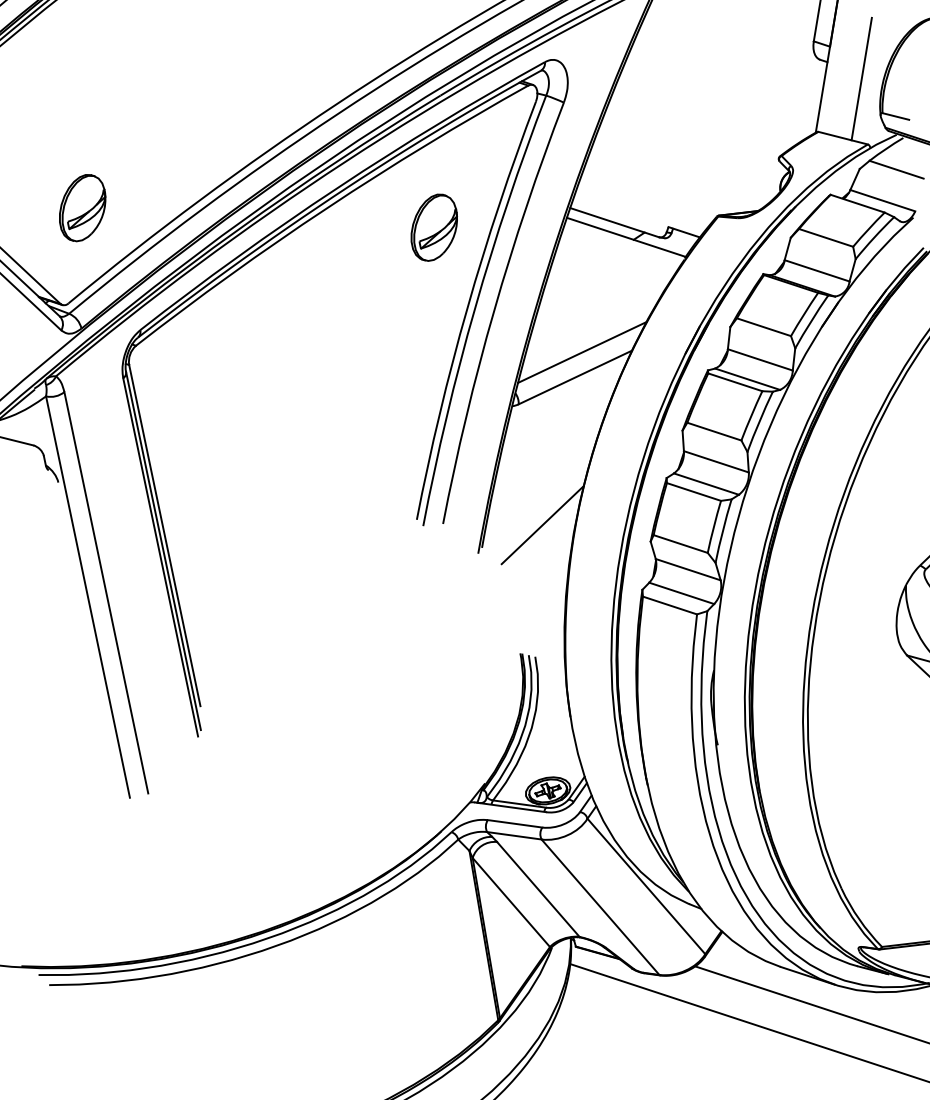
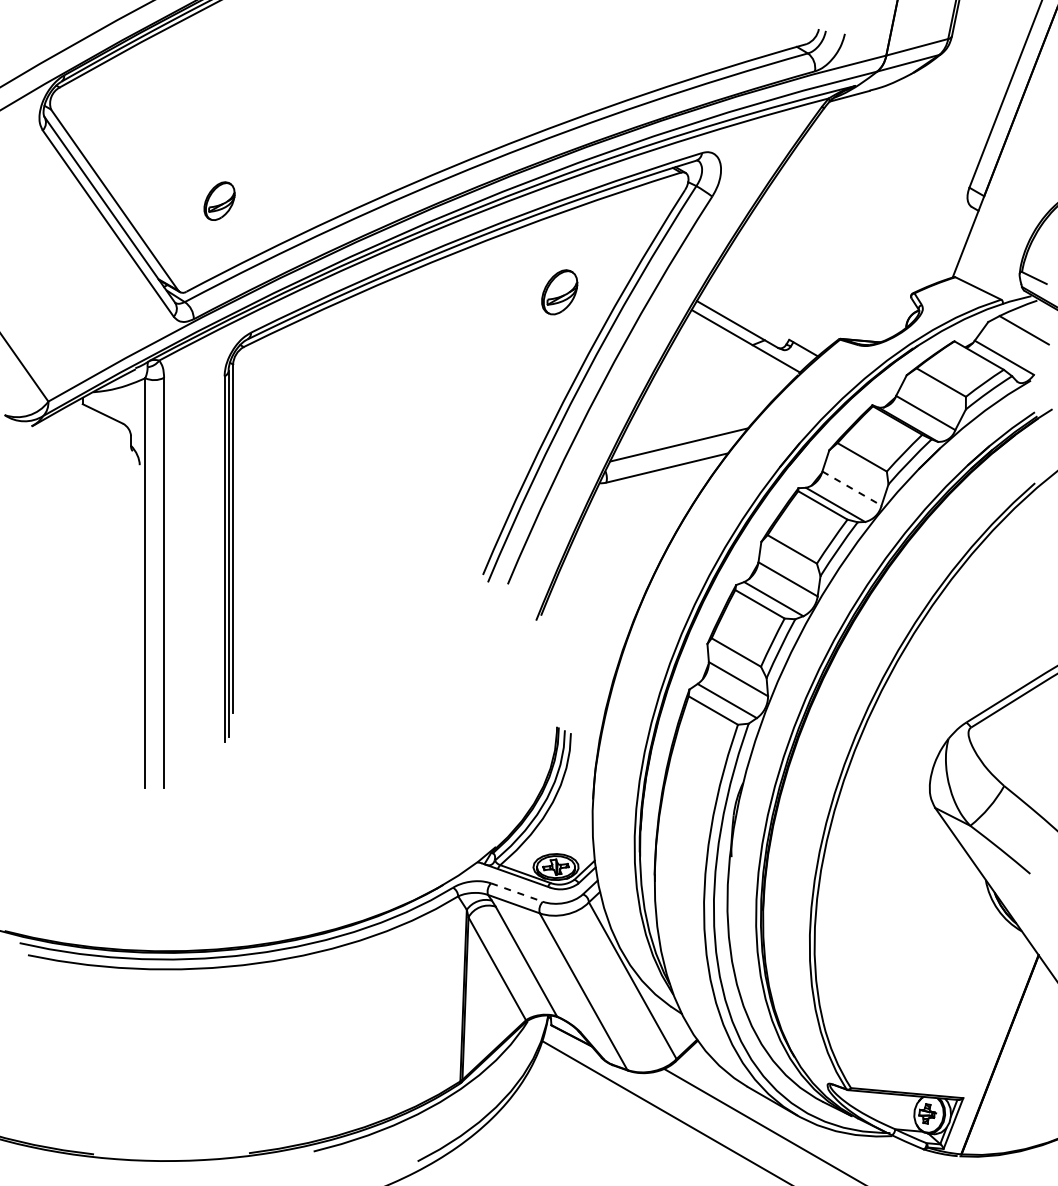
line: (861, 79) -> (1008, 234), removed
part: (82, 207) -> (219, 200), size x0.6
part: (433, 226) -> (559, 291), size x0.7
line: (760, 359) -> (852, 488), solid -> dashed
line: (542, 524) -> (605, 605), removed
line: (515, 823) -> (517, 892), solid -> dashed

